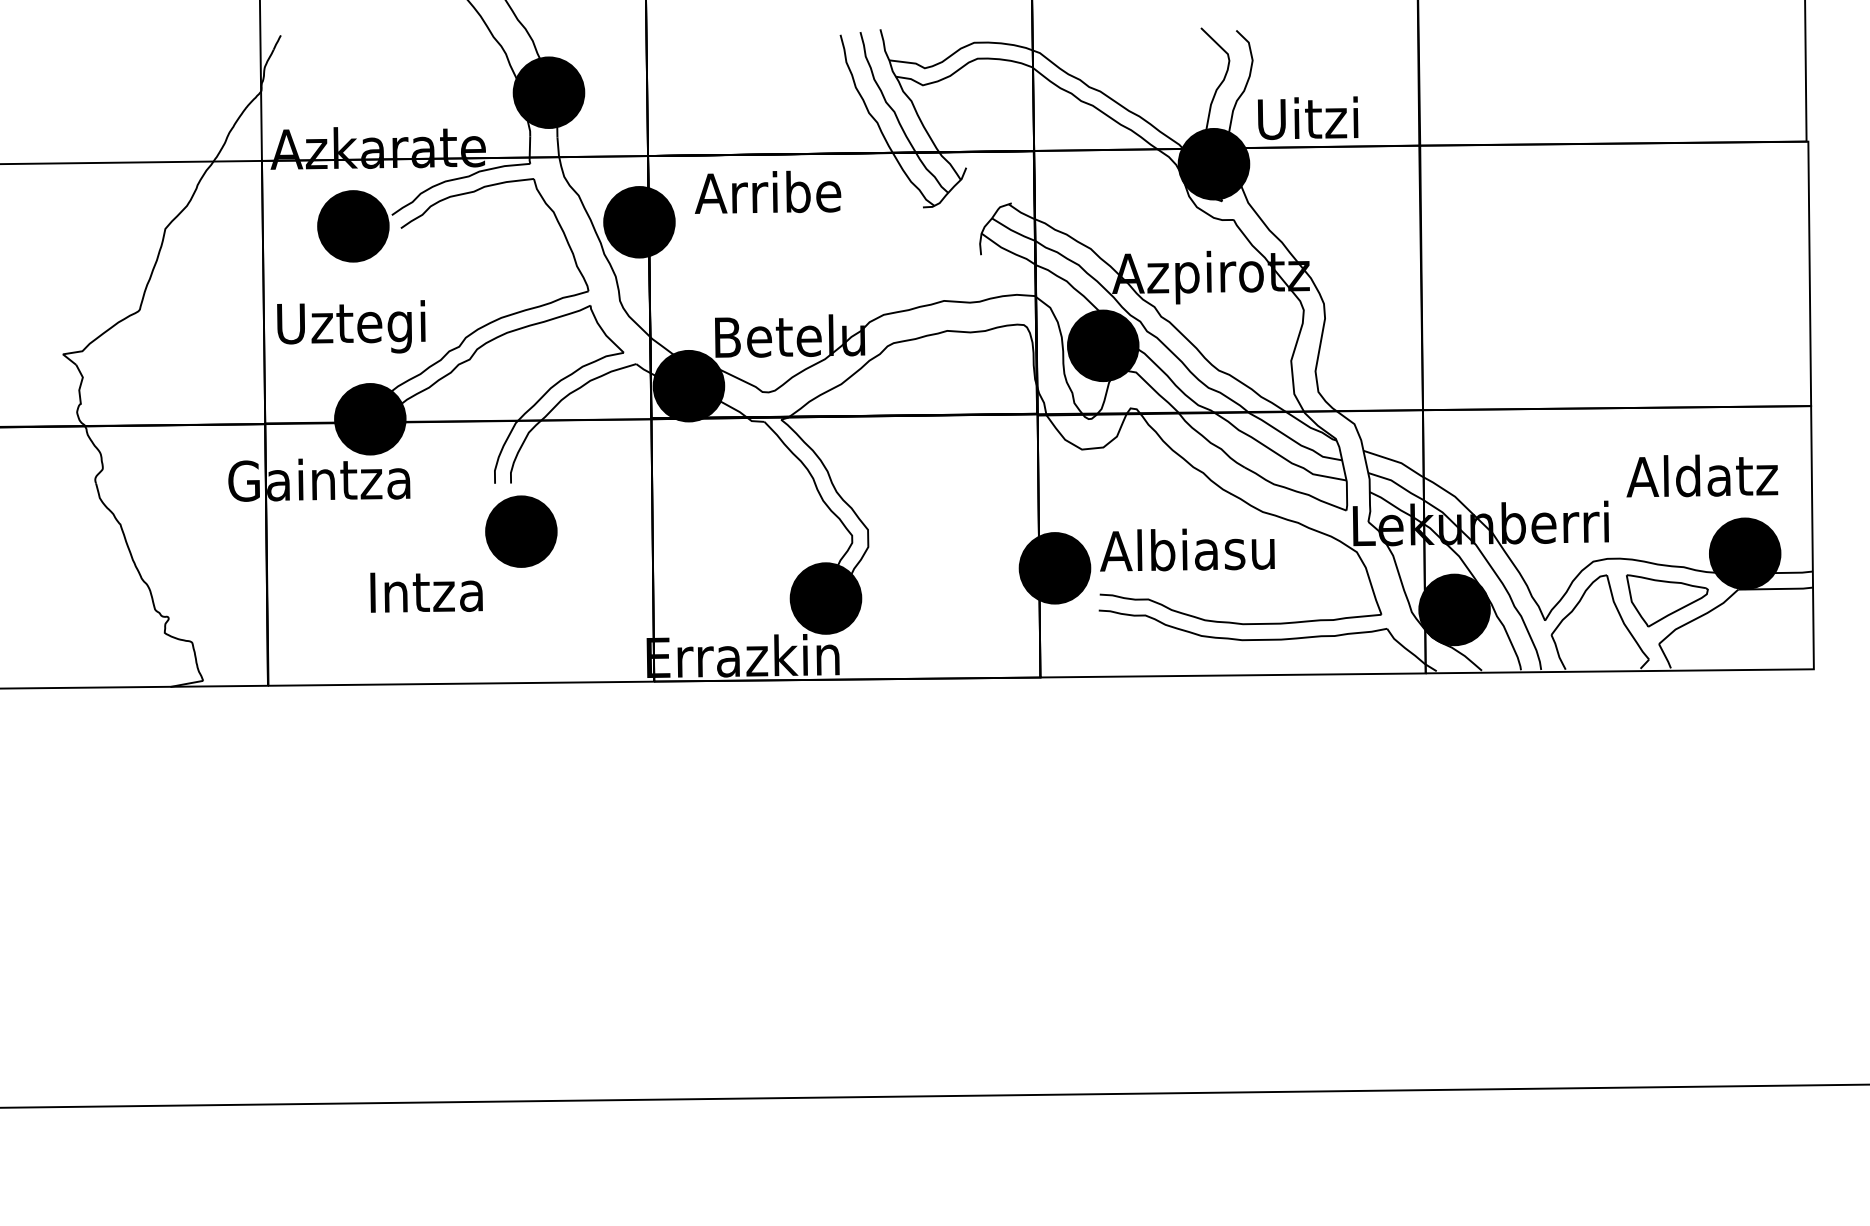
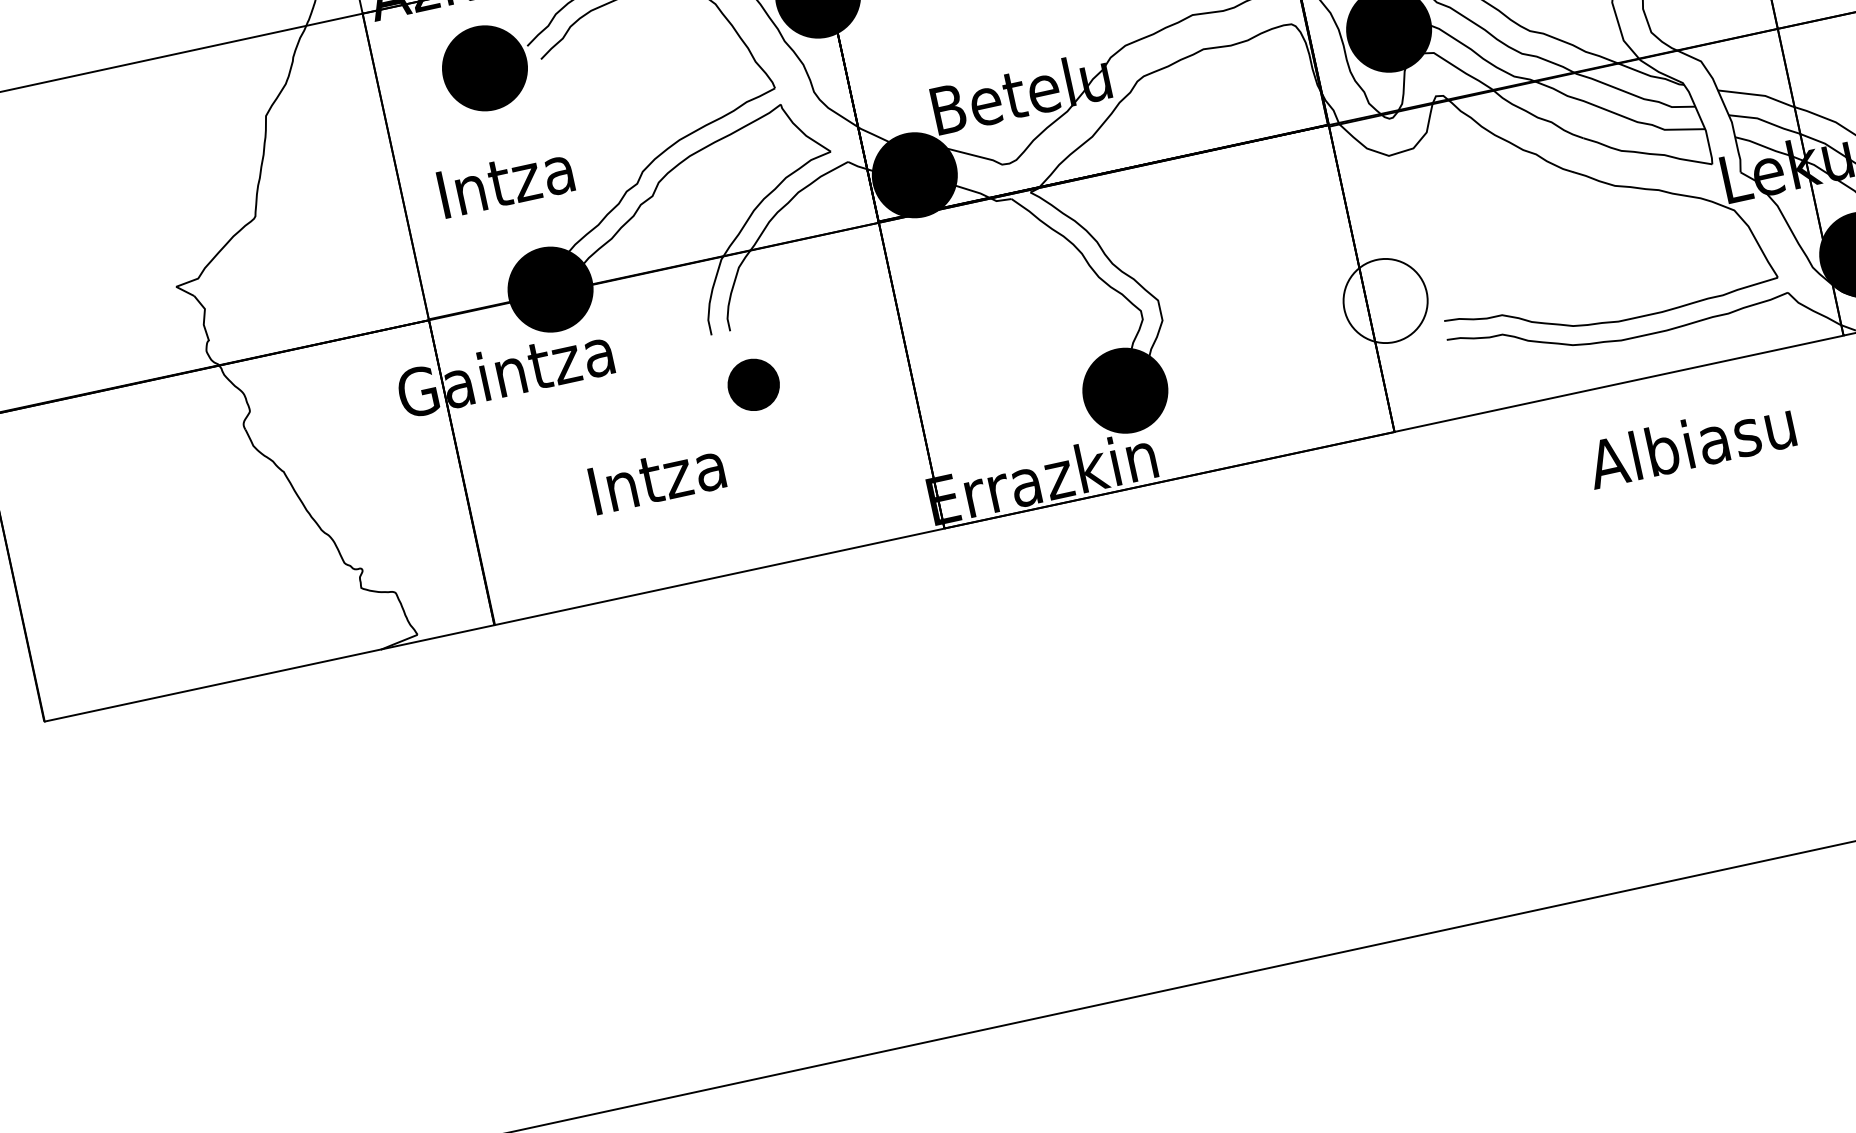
text: (351, 326) -> (506, 185), Uztegi -> Intza
part: (521, 531) -> (753, 384), size x0.6
text: (1187, 549) -> (1691, 443), moved
fill: (1054, 568) -> (1385, 301), removed

